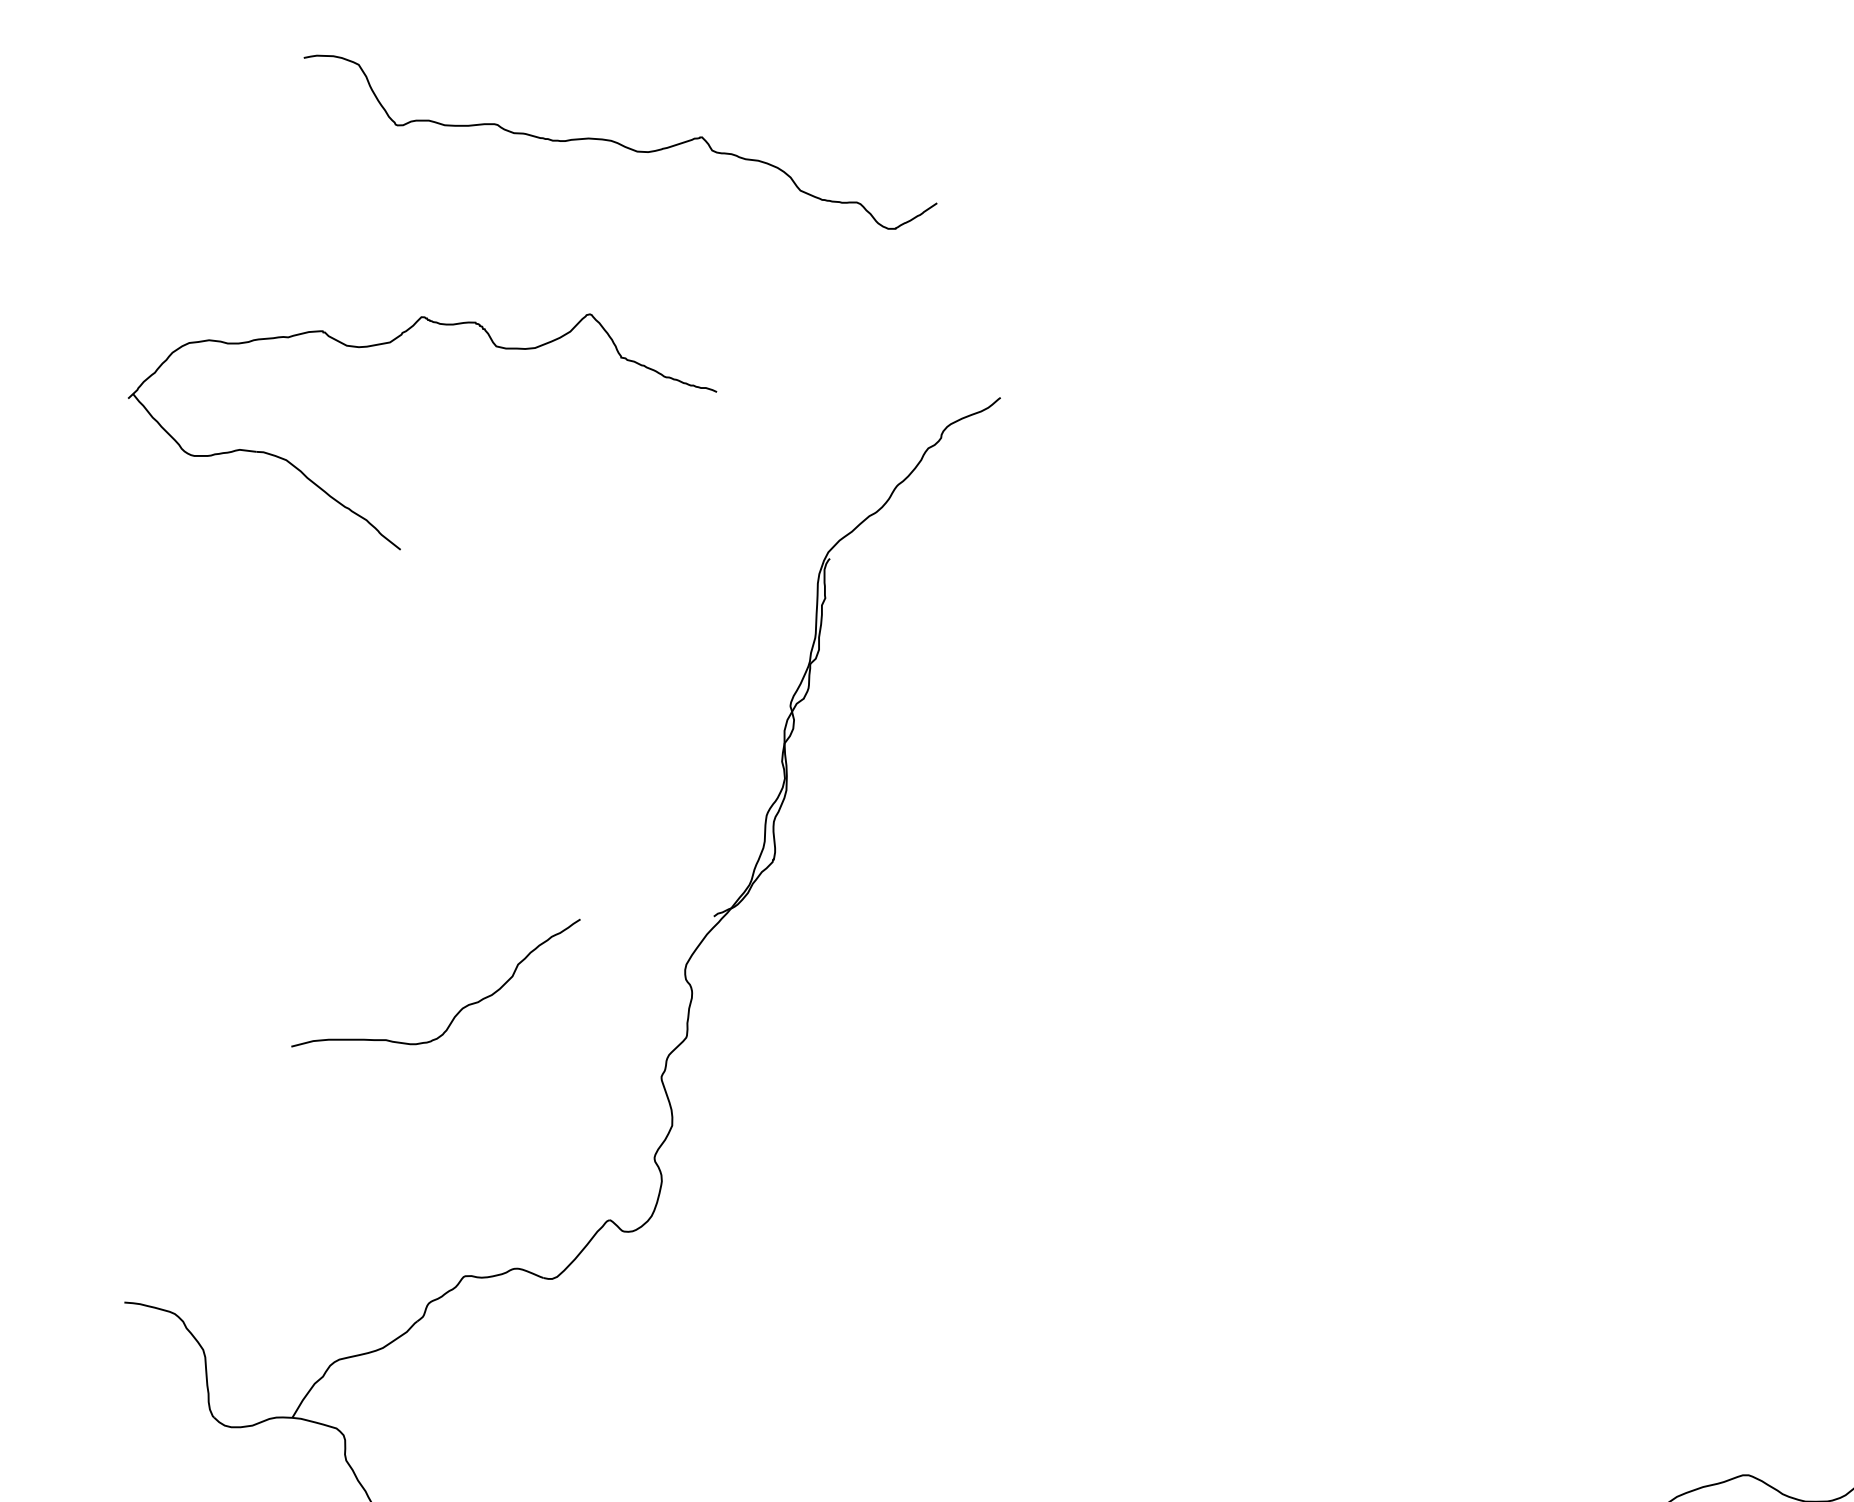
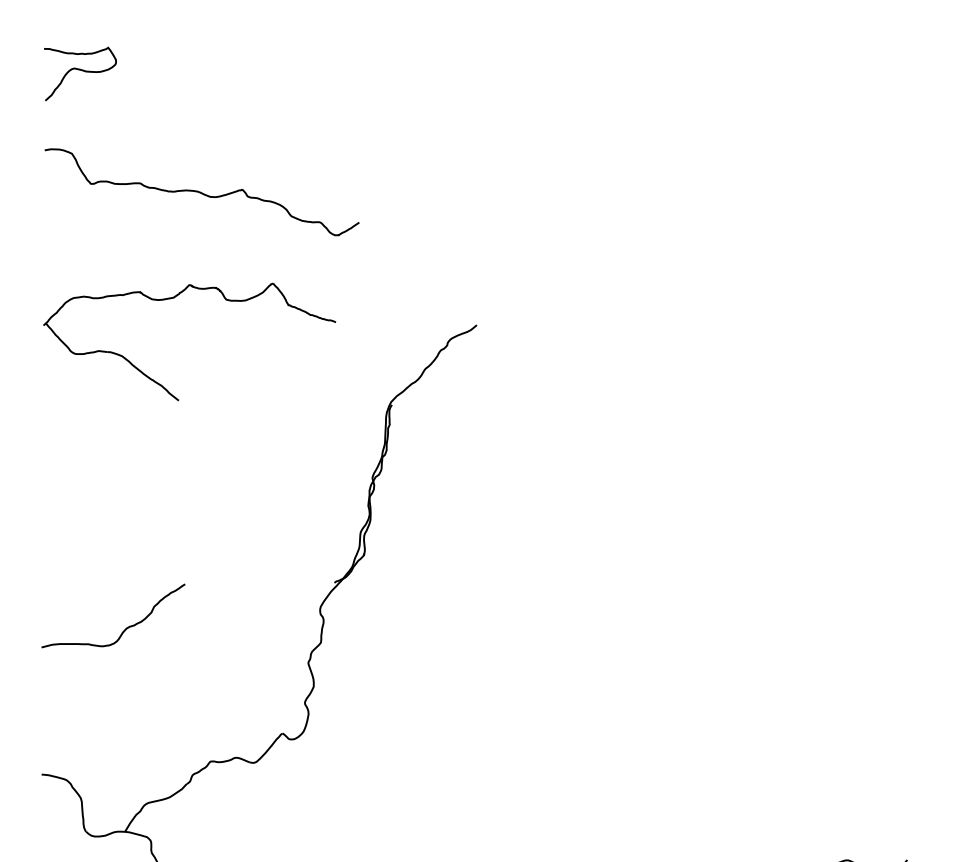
curve: (619, 142) -> (201, 192), moved
curve: (462, 1006) -> (126, 627), moved

